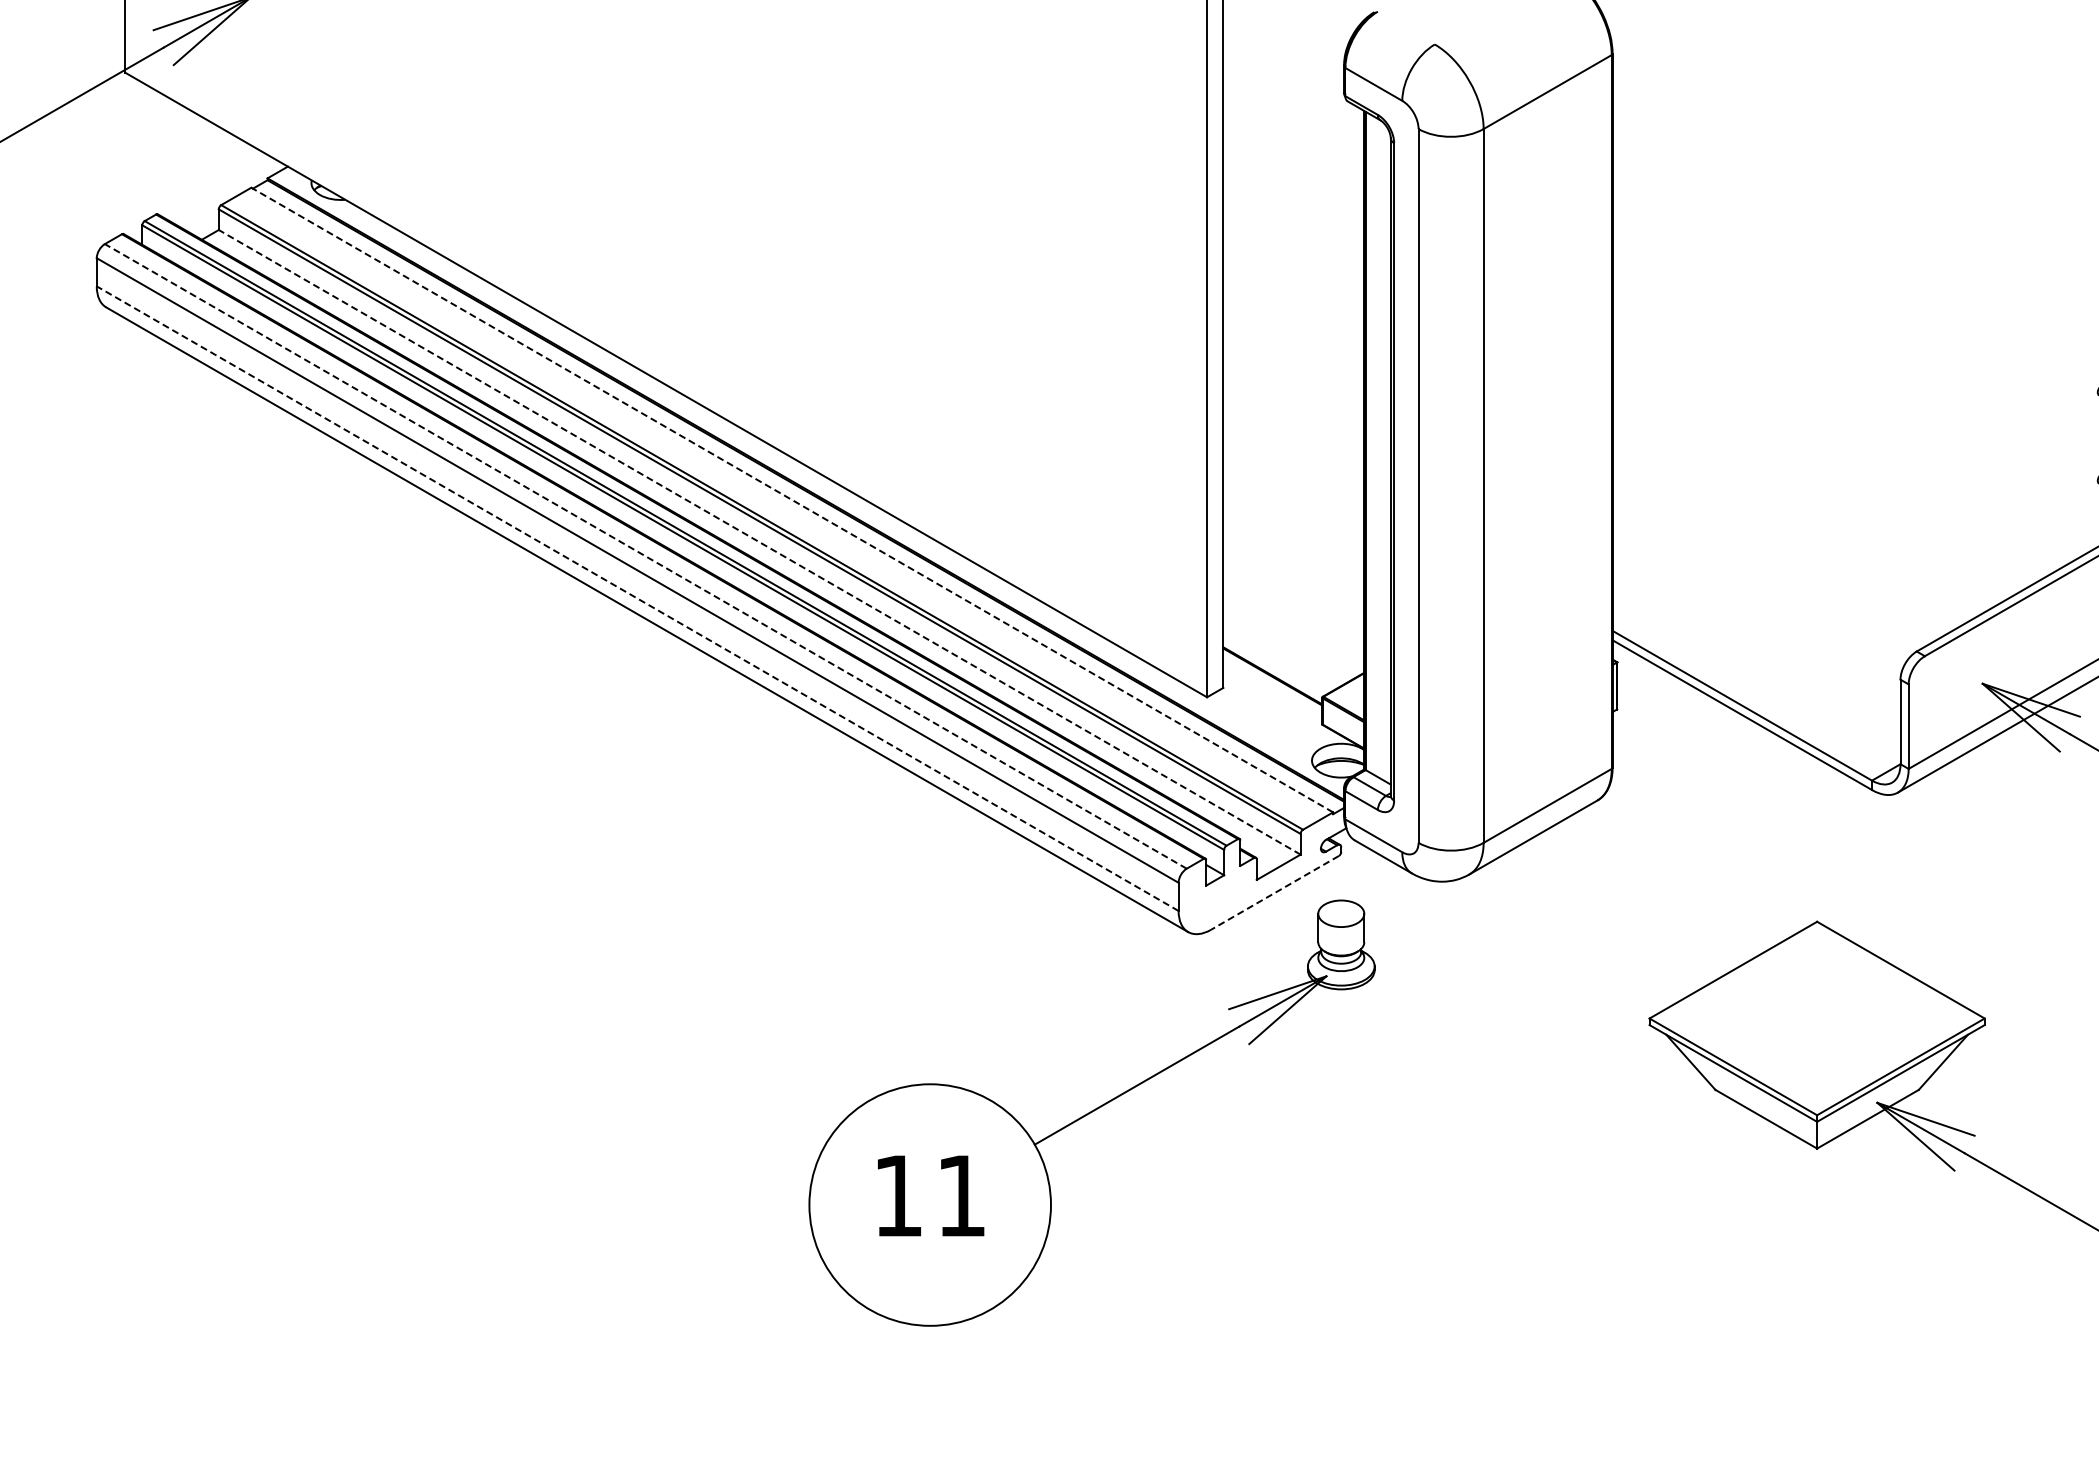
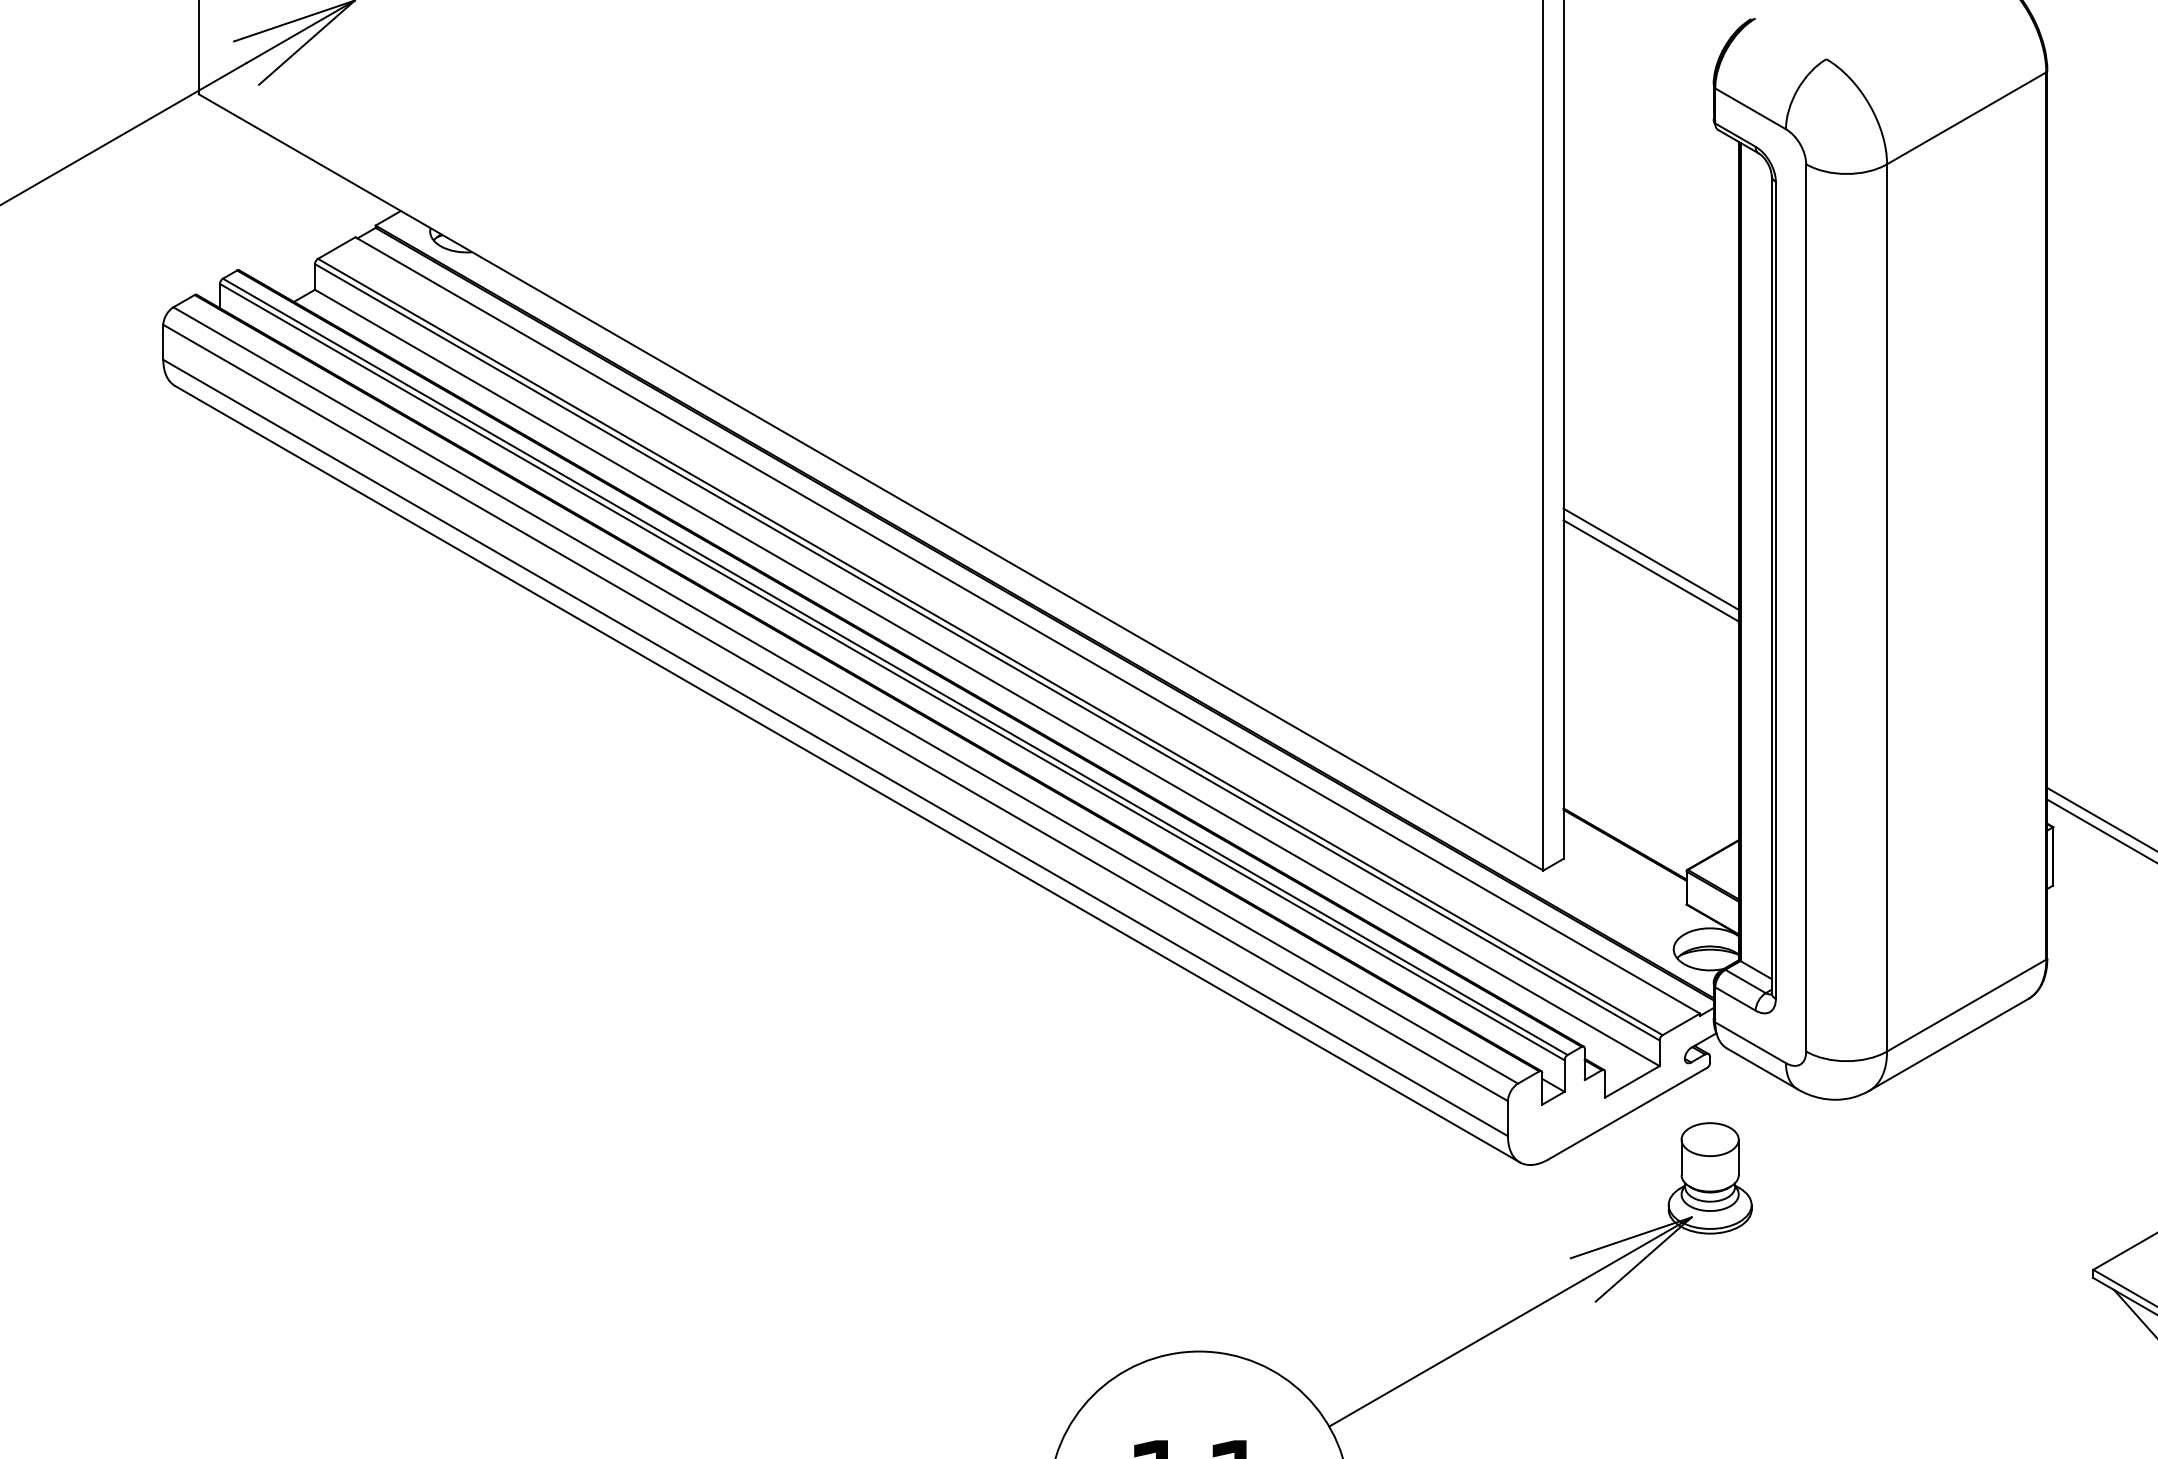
line: (1293, 446) -> (1650, 558), added
line: (1293, 455) -> (1650, 570), added
line: (792, 500) -> (1028, 625), dashed -> solid
line: (759, 542) -> (987, 678), dashed -> solid
line: (645, 556) -> (845, 695), dashed -> solid
line: (637, 598) -> (835, 747), dashed -> solid
line: (1275, 892) -> (1628, 1113), dashed -> solid

